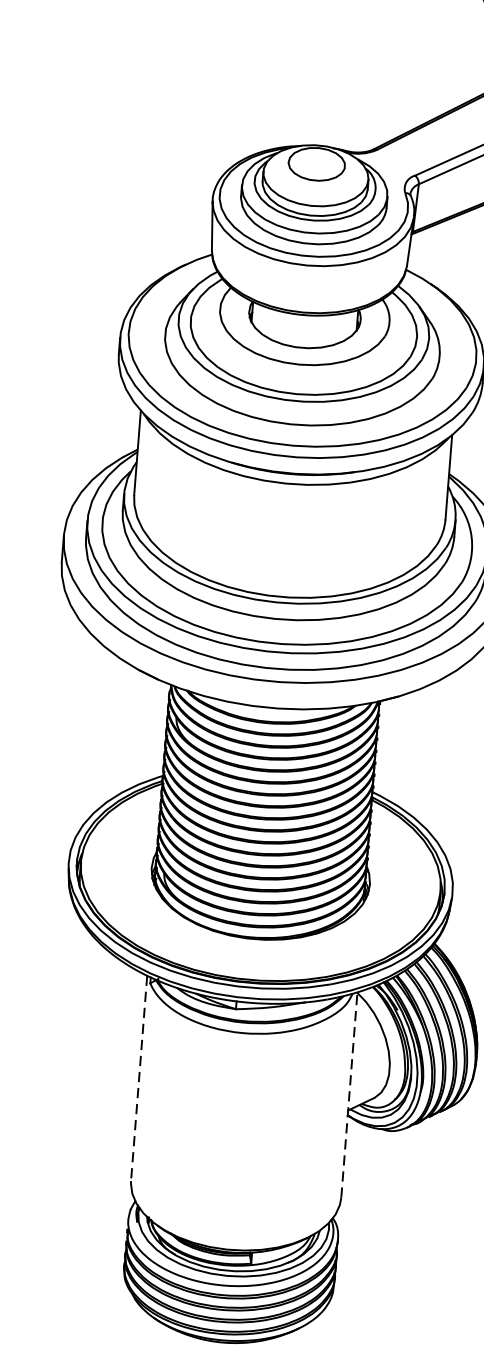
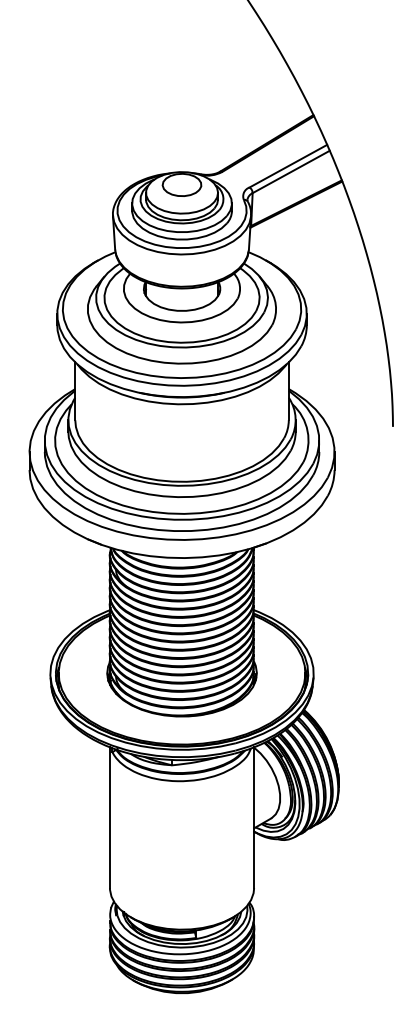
line: (138, 1079) -> (109, 818), dashed -> solid
line: (349, 1094) -> (254, 817), dashed -> solid

